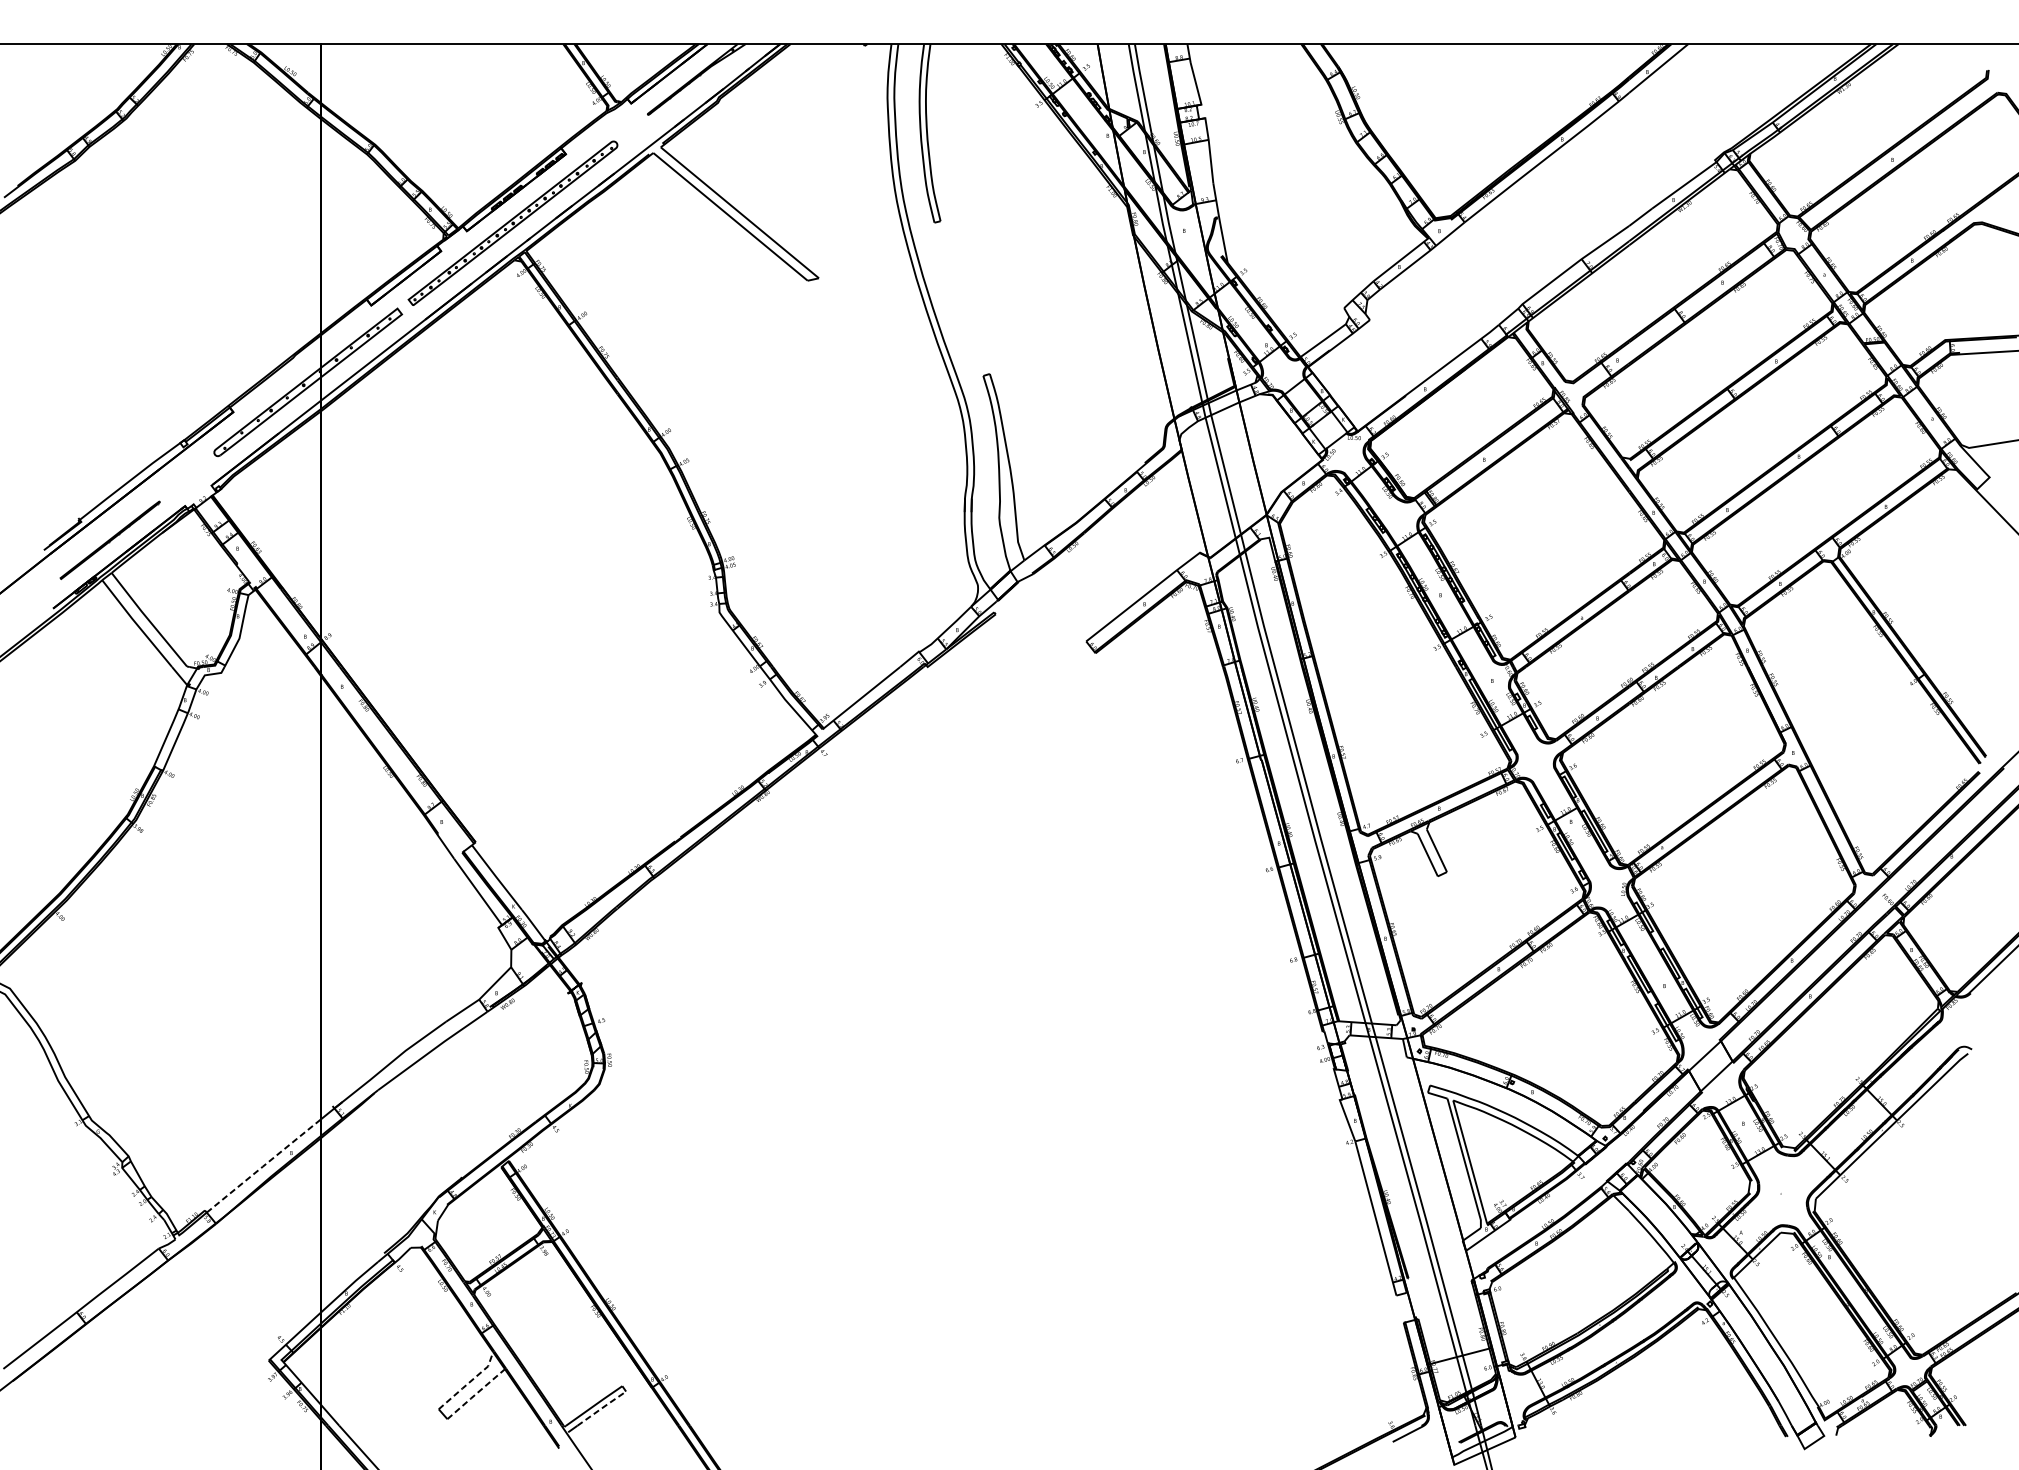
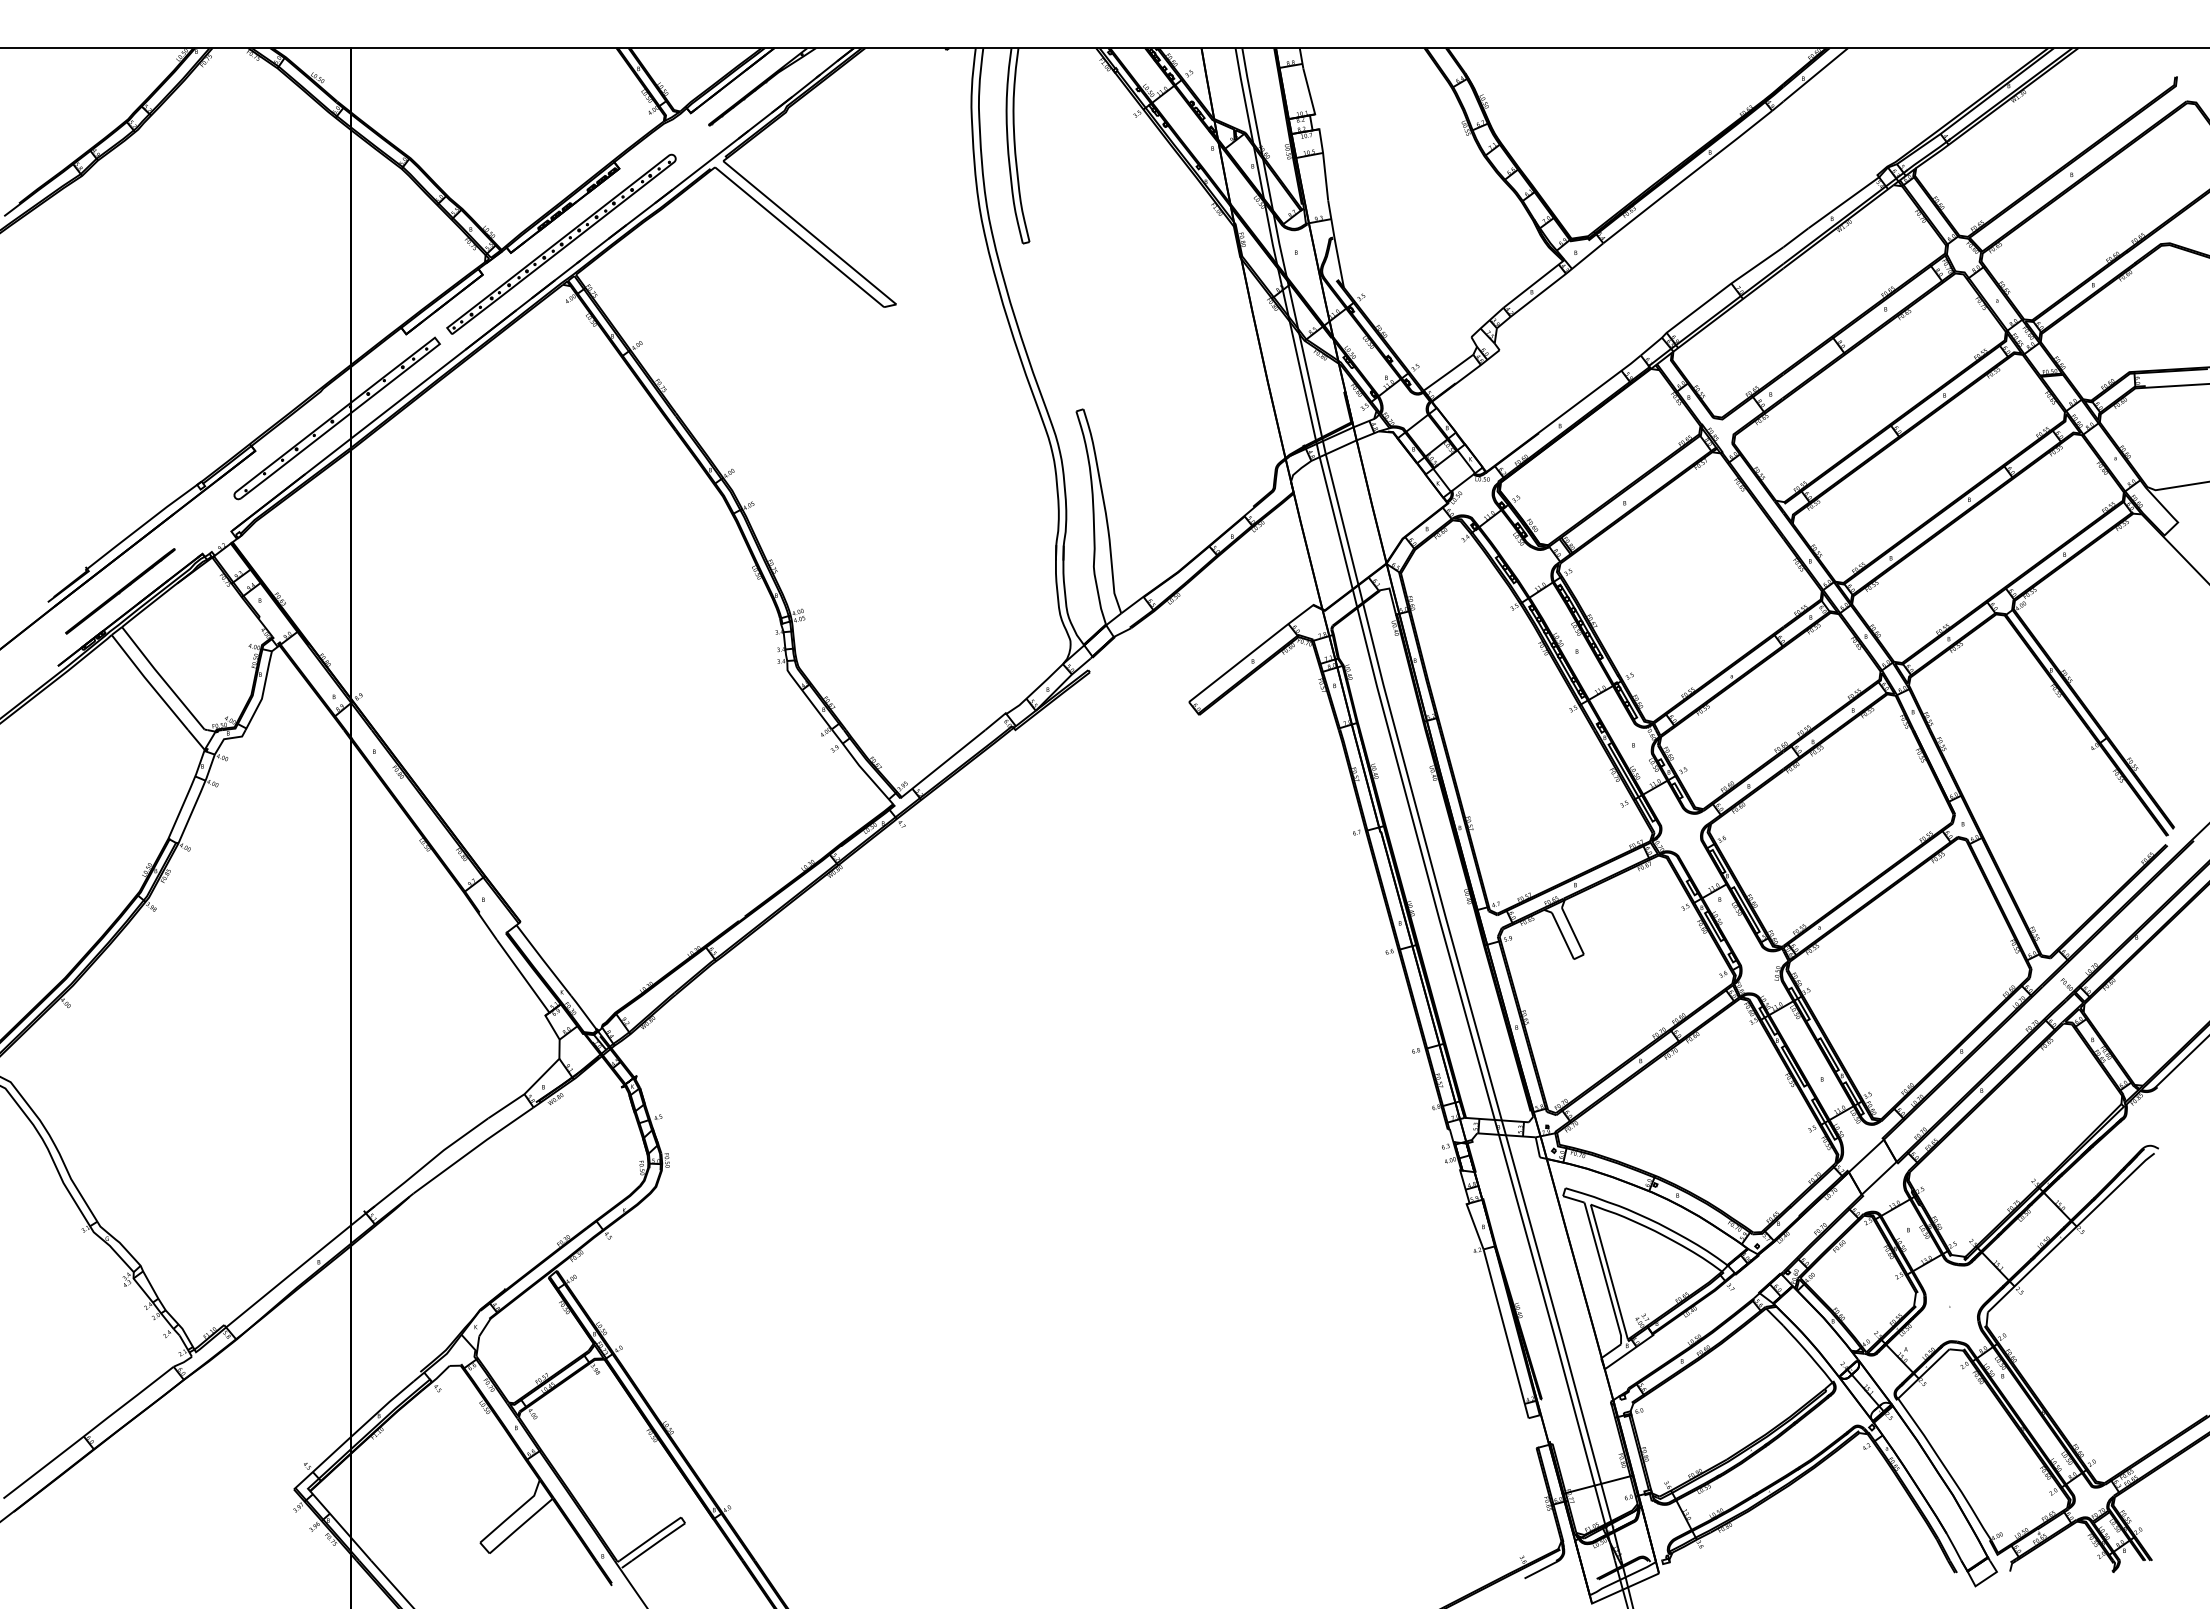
line: (264, 1165) -> (289, 1275), dashed -> solid
line: (469, 1382) -> (513, 1513), dashed -> solid
line: (475, 1394) -> (520, 1526), dashed -> solid
line: (602, 1408) -> (659, 1541), dashed -> solid

